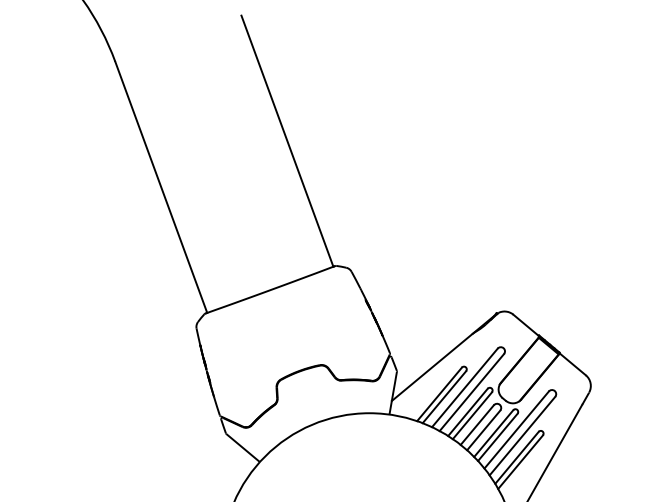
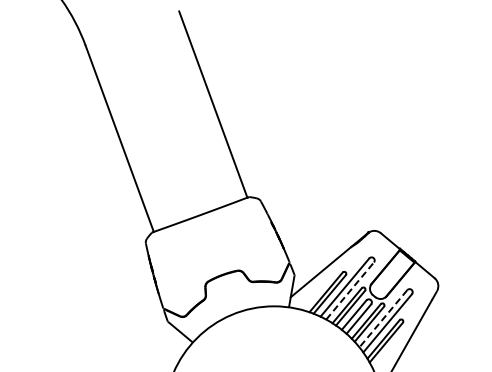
line: (472, 391) -> (350, 290), solid -> dashed
line: (516, 430) -> (383, 319), solid -> dashed

